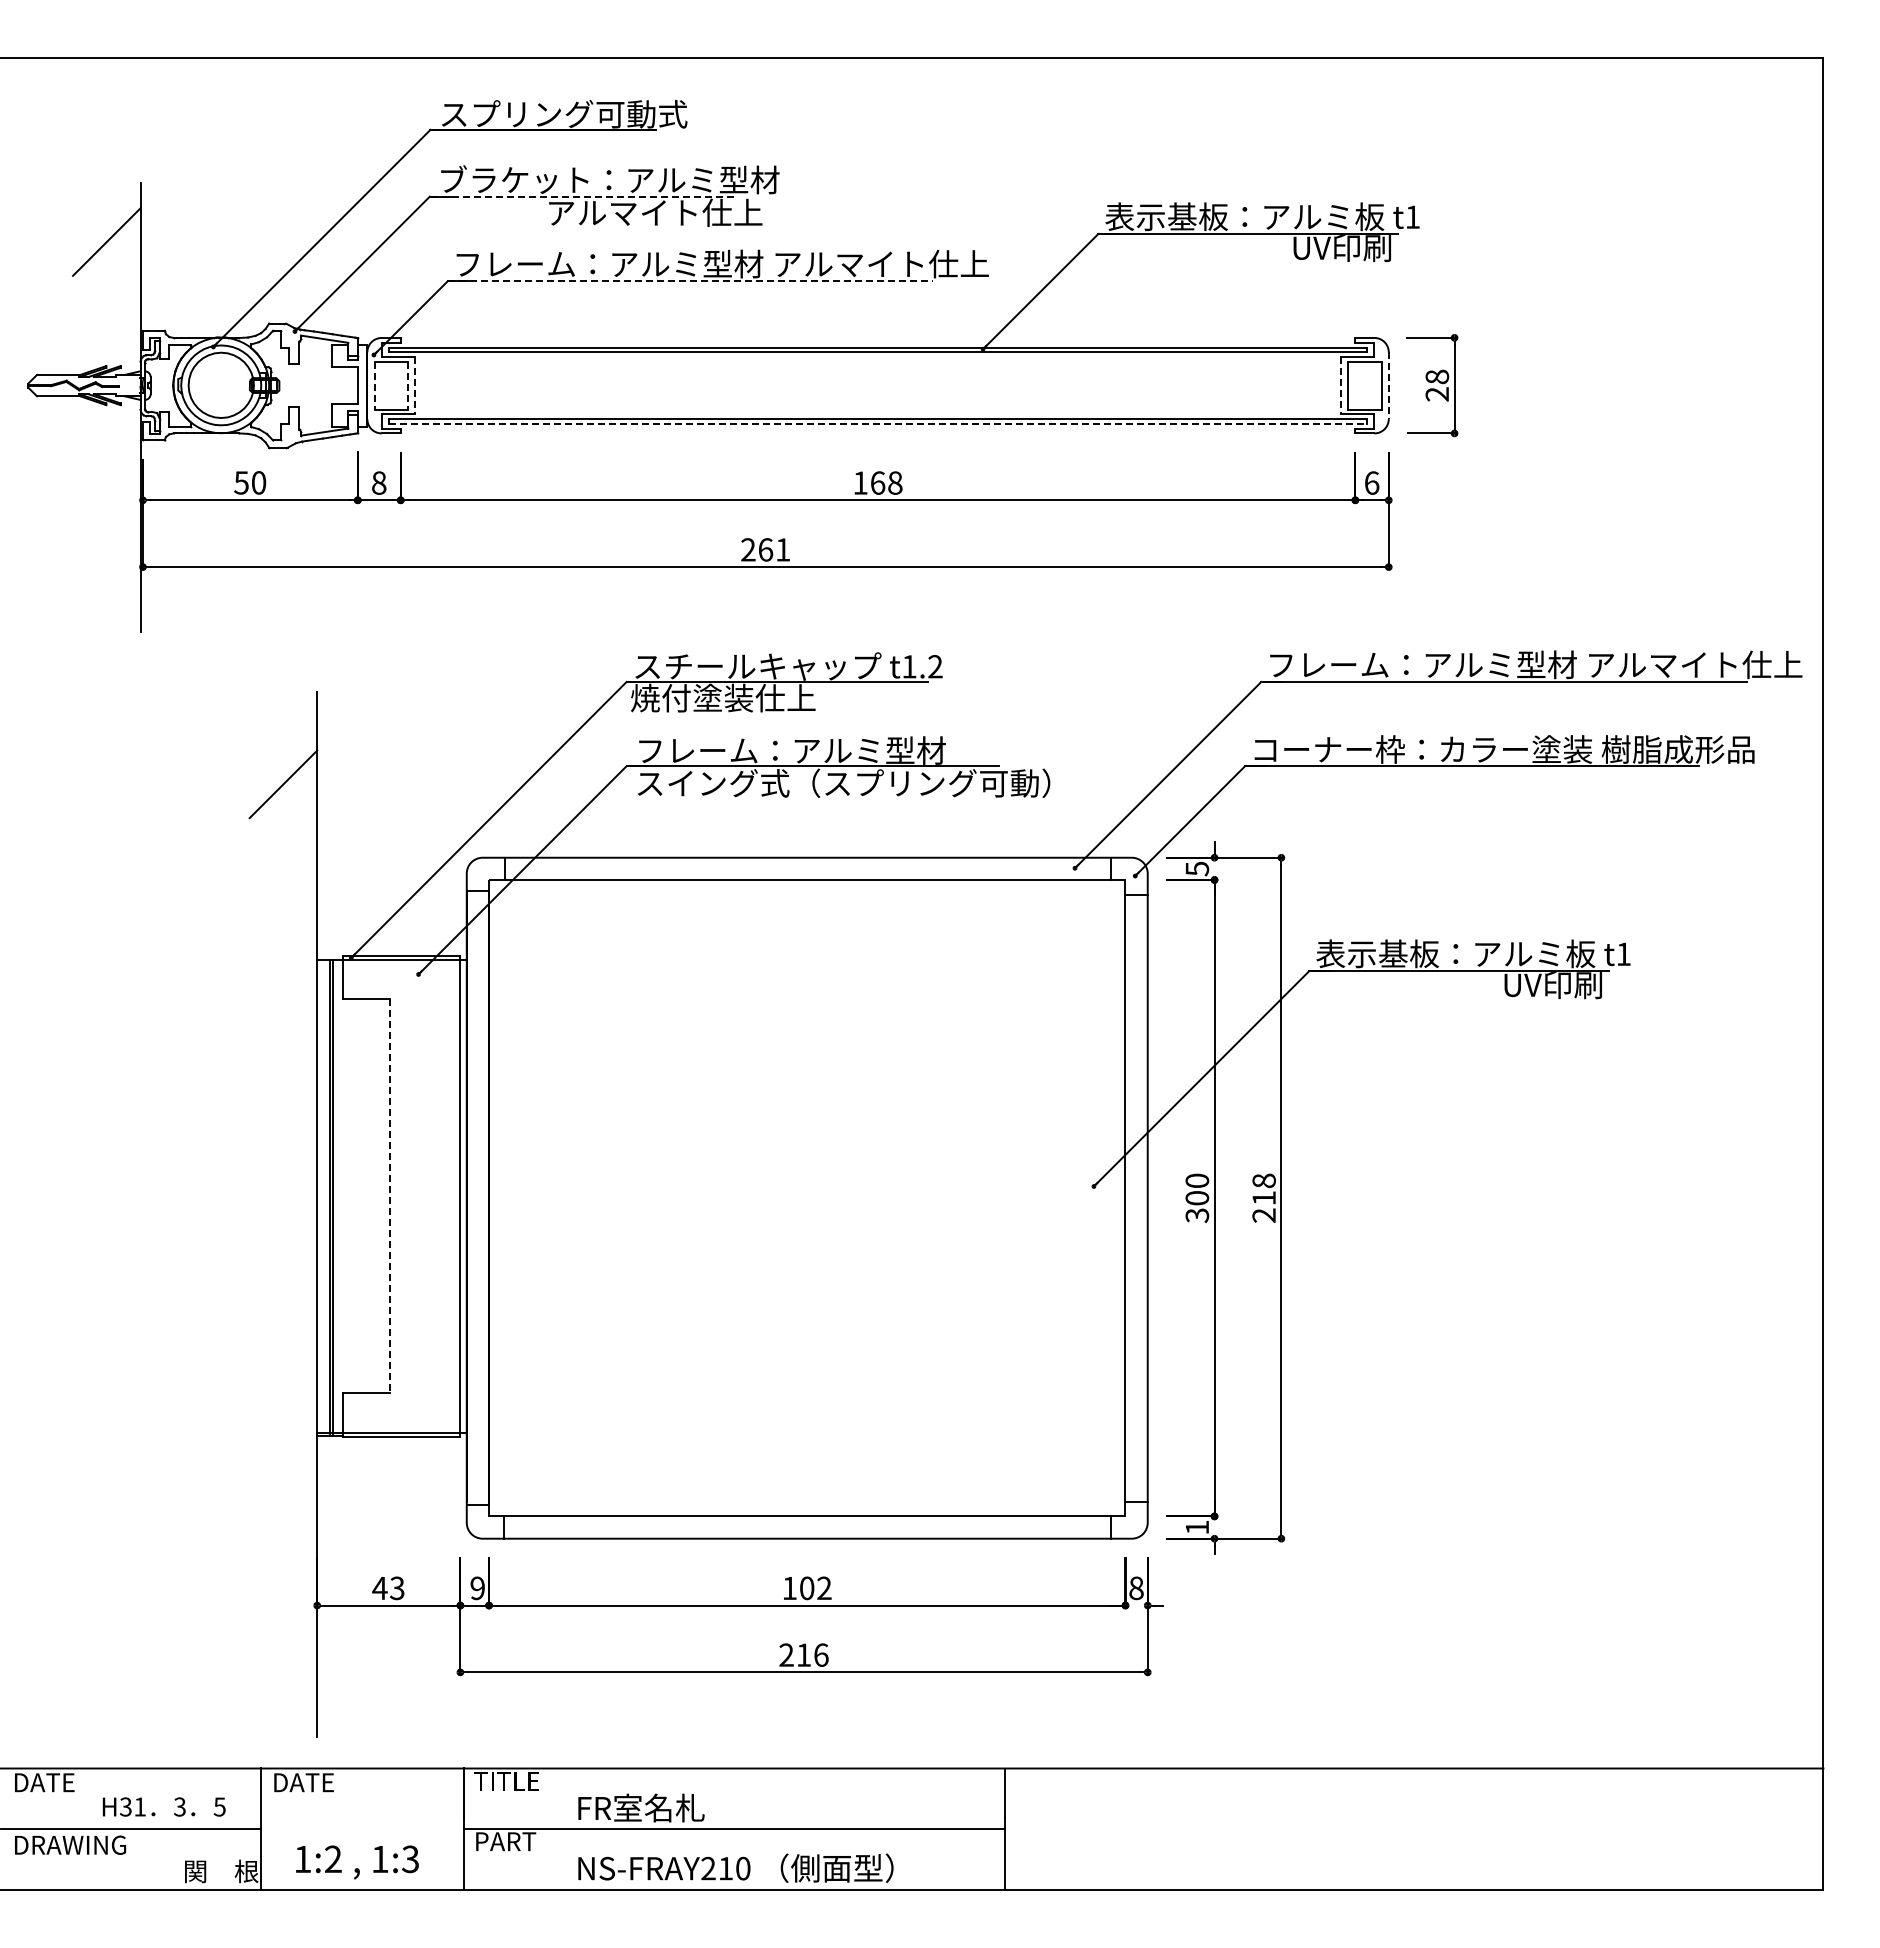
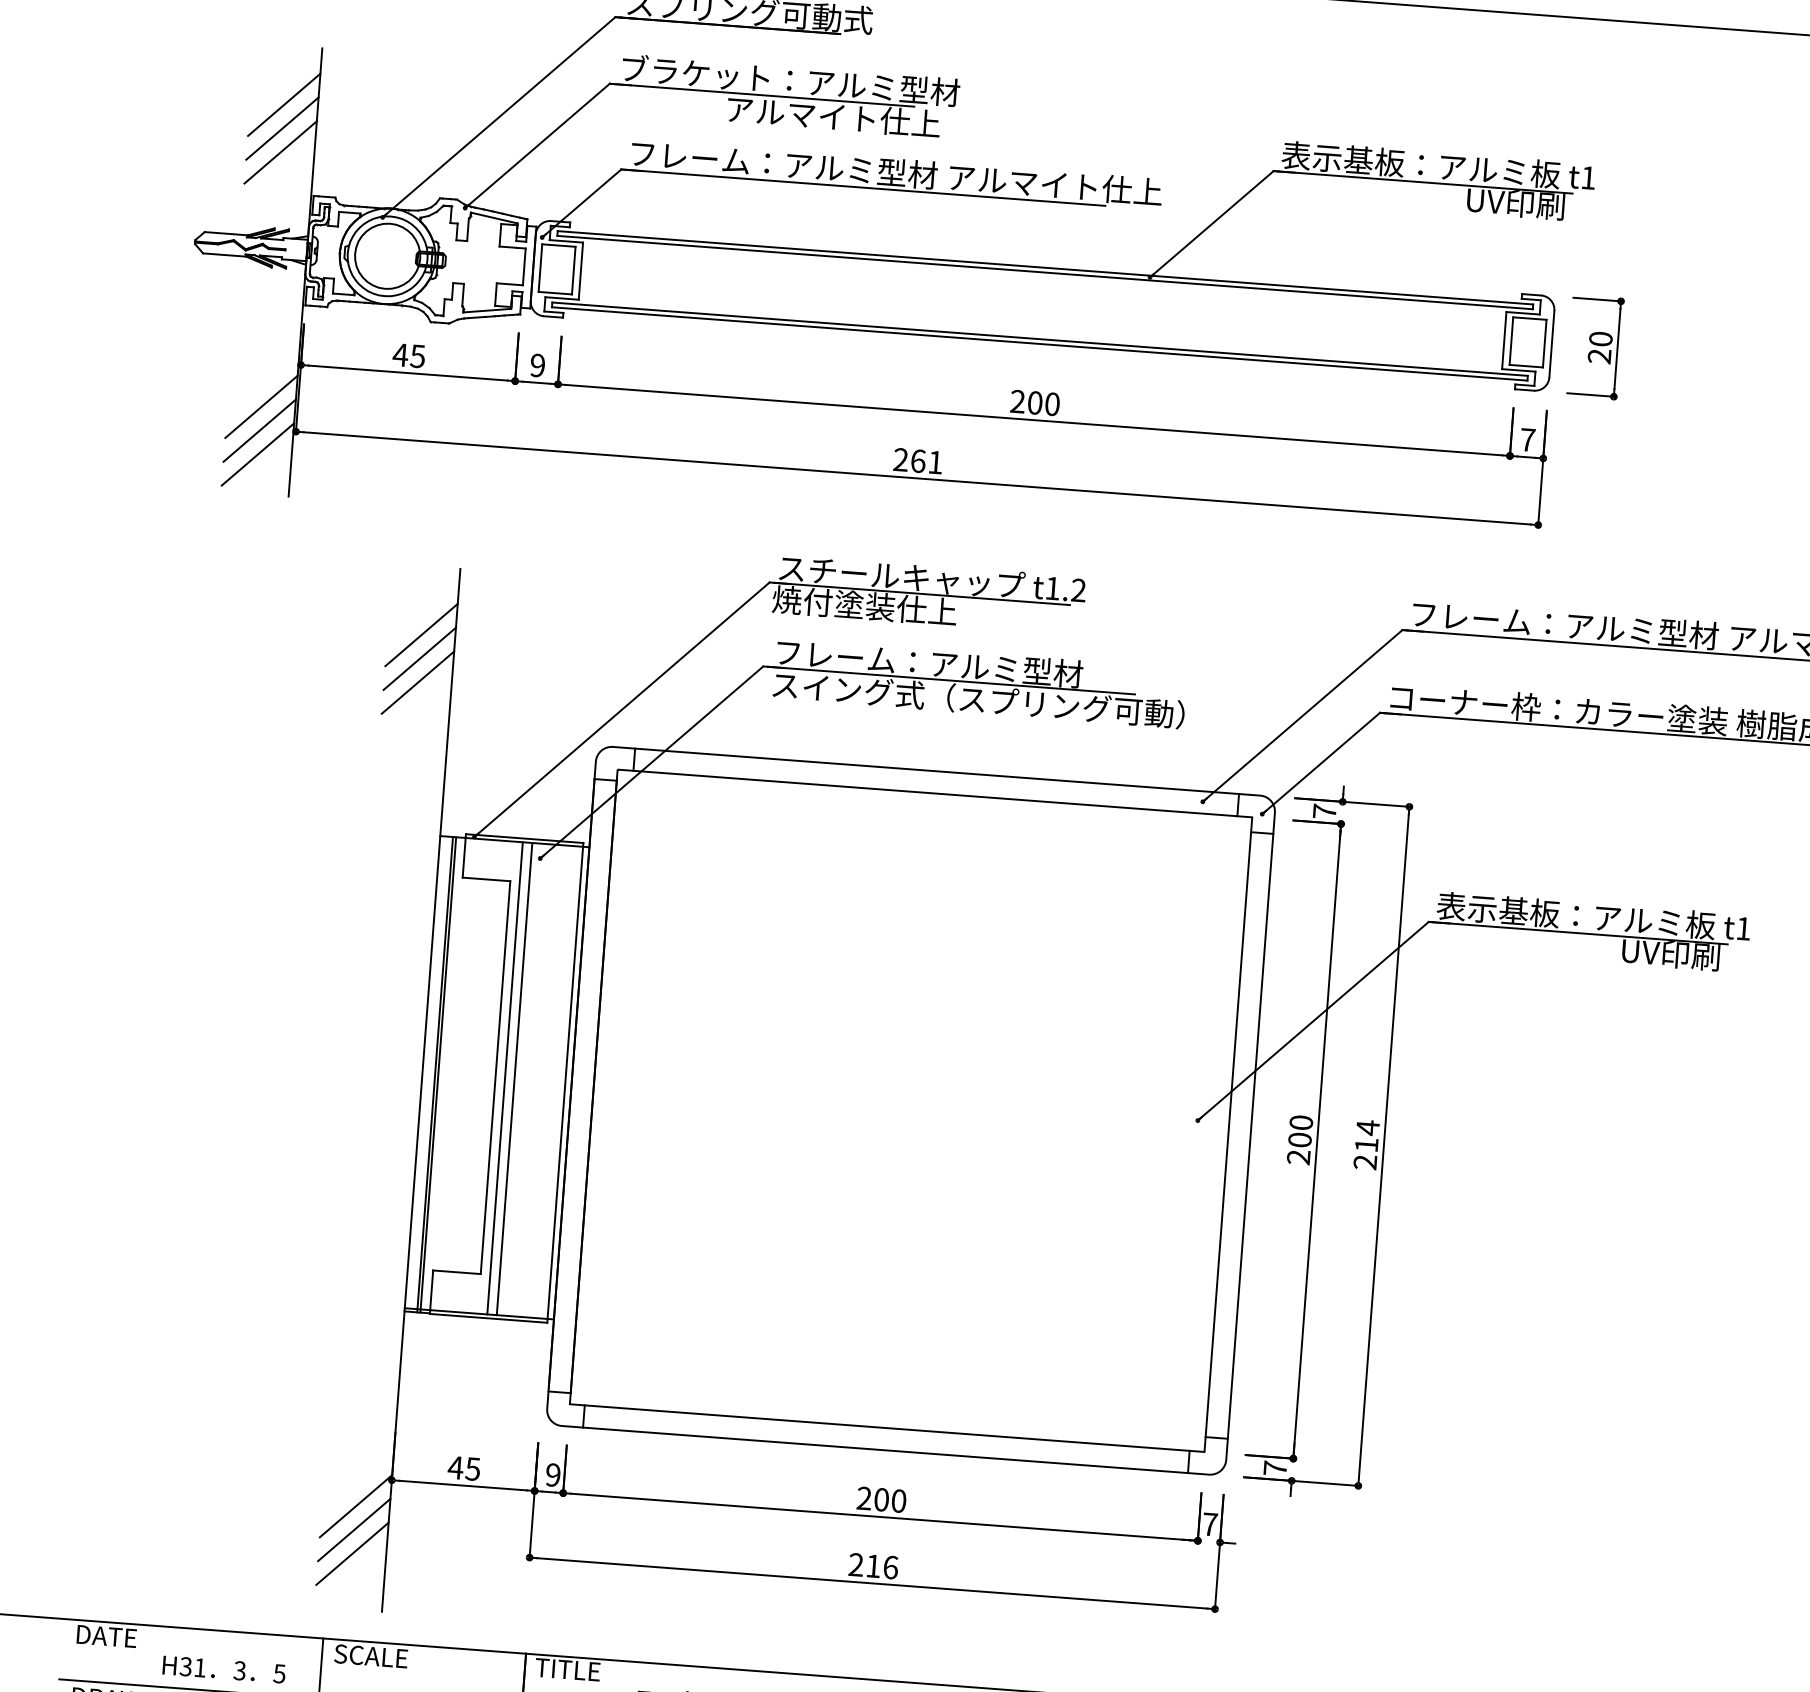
line: (582, 196) -> (762, 95), dashed -> solid
line: (106, 265) -> (282, 128), added
line: (690, 281) -> (863, 187), dashed -> solid
line: (106, 289) -> (280, 152), added
text: (1437, 376) -> (1601, 338), 28 -> 20
line: (374, 385) -> (540, 267), dashed -> solid
line: (407, 385) -> (573, 270), dashed -> solid
line: (415, 385) -> (581, 270), dashed -> solid
line: (1341, 385) -> (1504, 340), dashed -> solid
line: (1388, 386) -> (1551, 344), dashed -> solid
line: (878, 423) -> (1040, 343), dashed -> solid
text: (249, 482) -> (408, 355), 50 -> 45
text: (379, 482) -> (538, 365), 8 -> 9
text: (877, 482) -> (1034, 402), 168 -> 200
text: (1372, 482) -> (1528, 439), 6 -> 7
line: (106, 544) -> (261, 406), added
line: (106, 568) -> (259, 430), added
line: (106, 592) -> (257, 454), added
line: (283, 760) -> (421, 635), added
line: (283, 807) -> (418, 681), added
text: (1197, 868) -> (1324, 811), 5 -> 7
text: (1263, 1180) -> (1367, 1127), 218 -> 214
line: (390, 1196) -> (495, 1077), dashed -> solid
line: (399, 1196) -> (504, 1078), added
line: (409, 1196) -> (514, 1079), added
text: (1197, 1215) -> (1298, 1157), 300 -> 200
text: (1197, 1527) -> (1275, 1468), 1 -> 7
text: (397, 1587) -> (473, 1468), 43 -> 45
text: (806, 1588) -> (881, 1499), 102 -> 200
text: (1136, 1588) -> (1210, 1524), 8 -> 7
line: (283, 1633) -> (356, 1505), added
line: (283, 1657) -> (354, 1529), added
line: (283, 1681) -> (352, 1553), added
text: (309, 1782) -> (370, 1656), DATE -> SCALE

